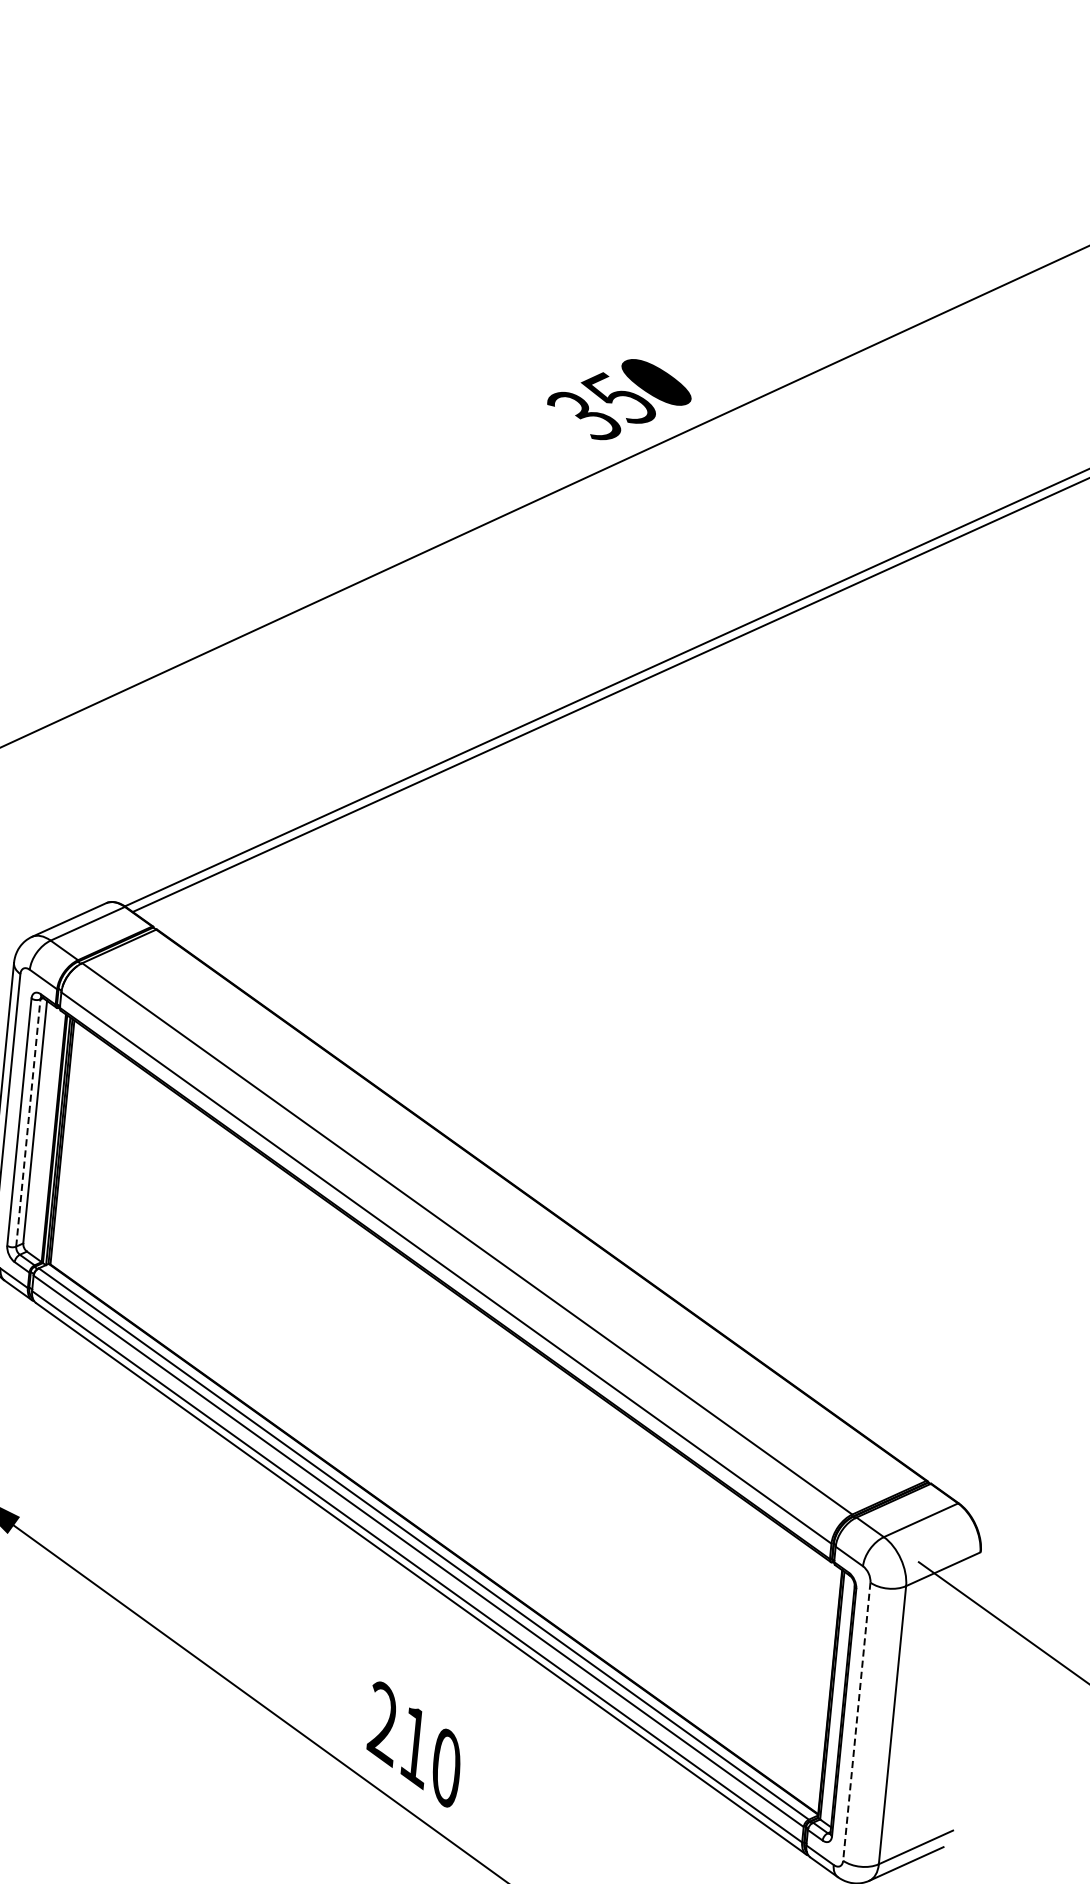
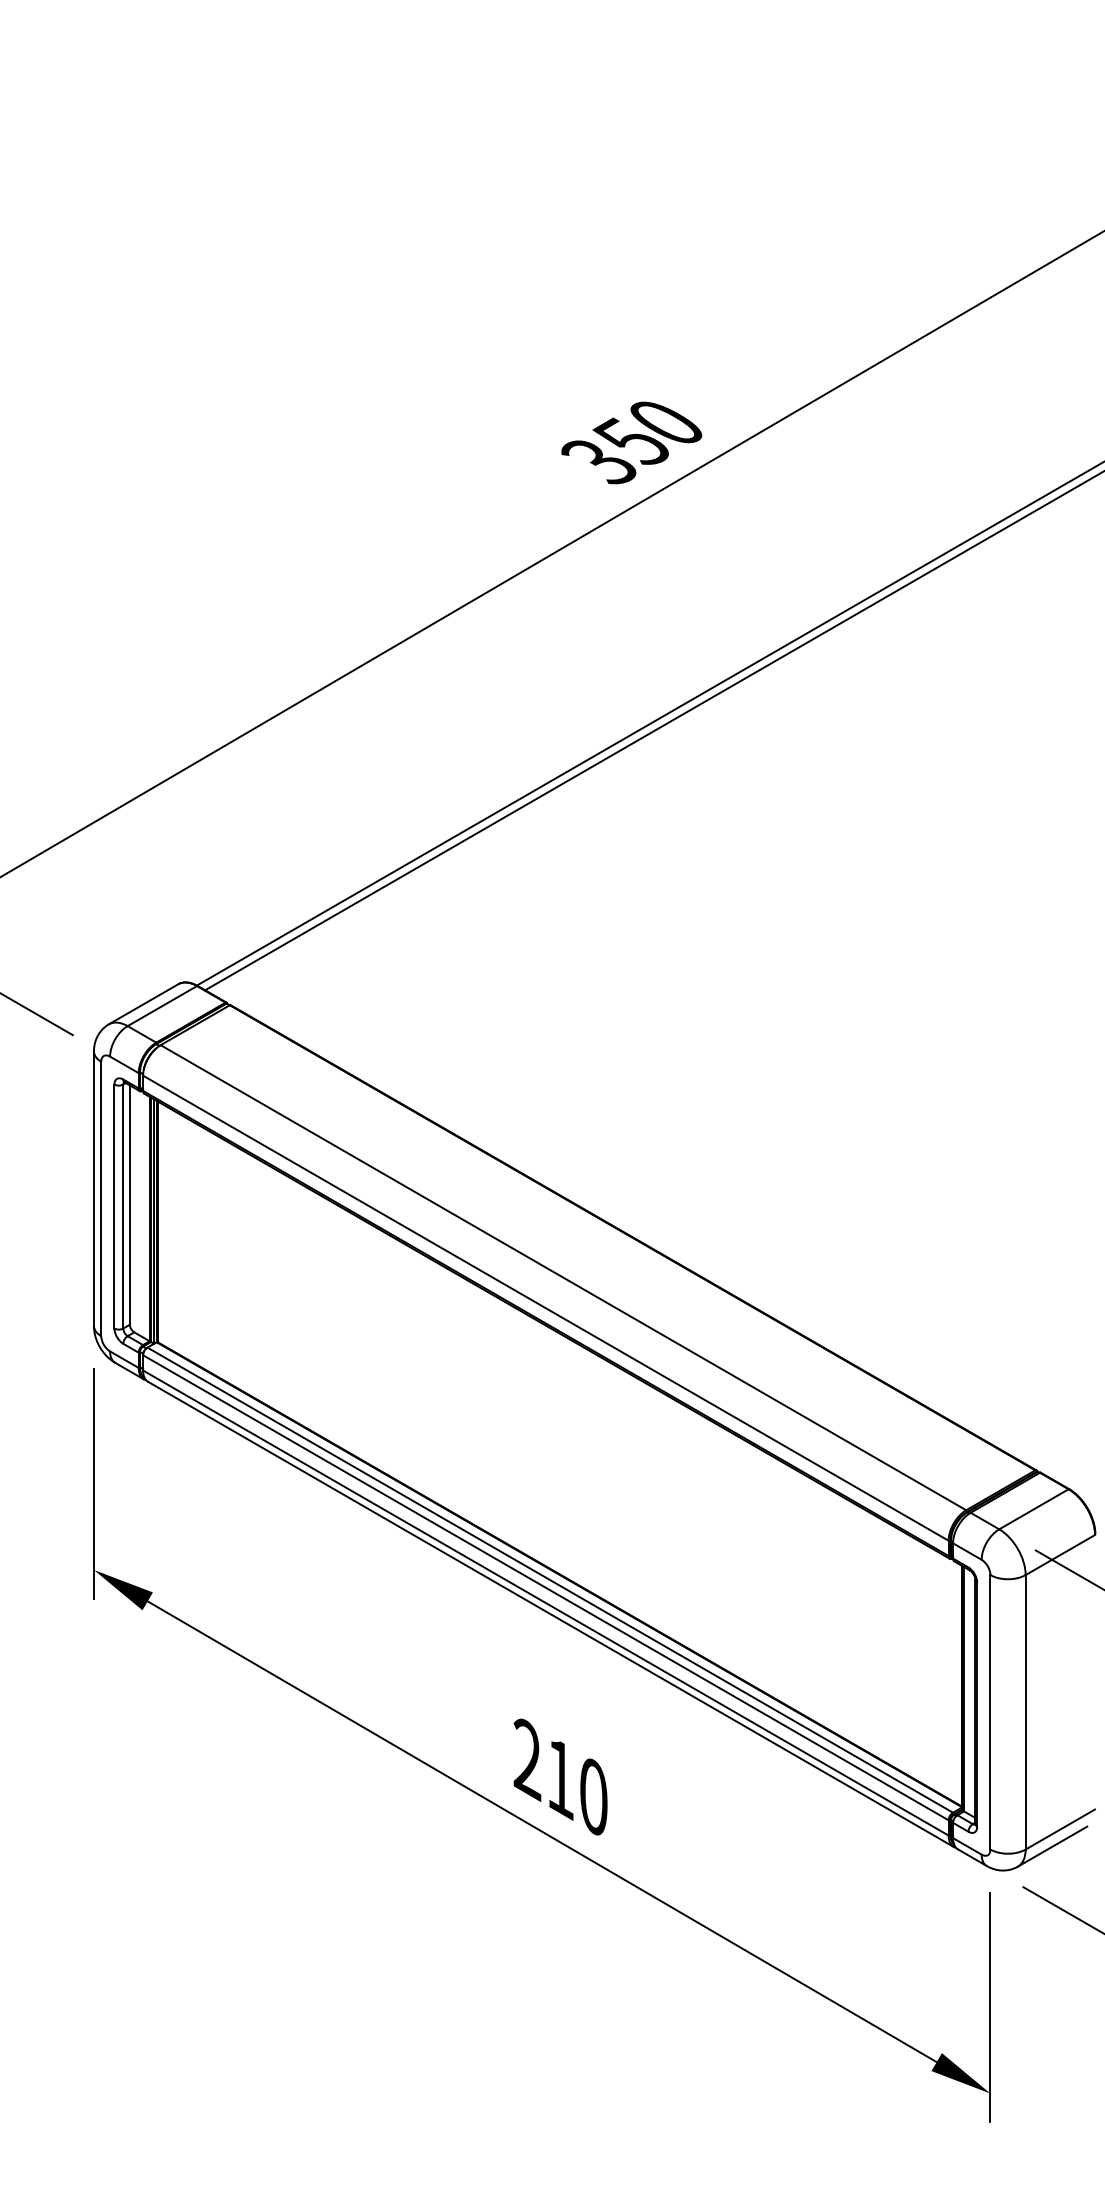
line: (28, 1122) -> (123, 1206), dashed -> solid
line: (856, 1721) -> (990, 1712), dashed -> solid

